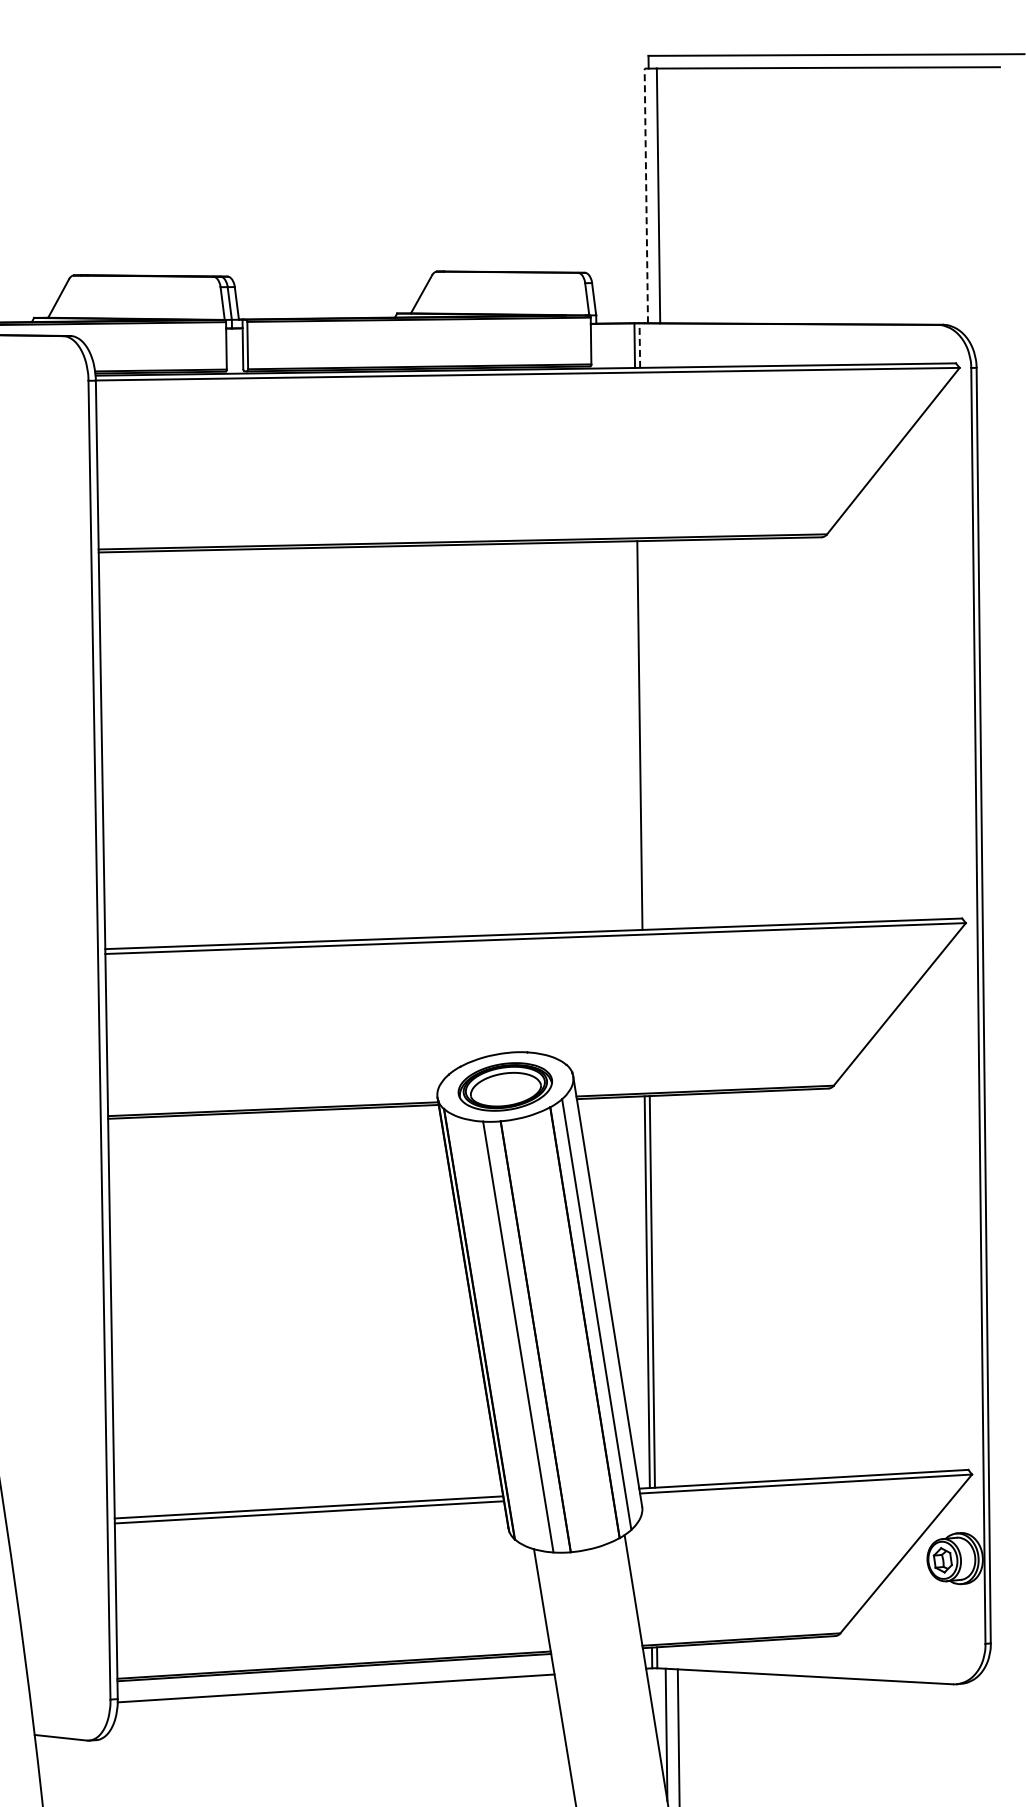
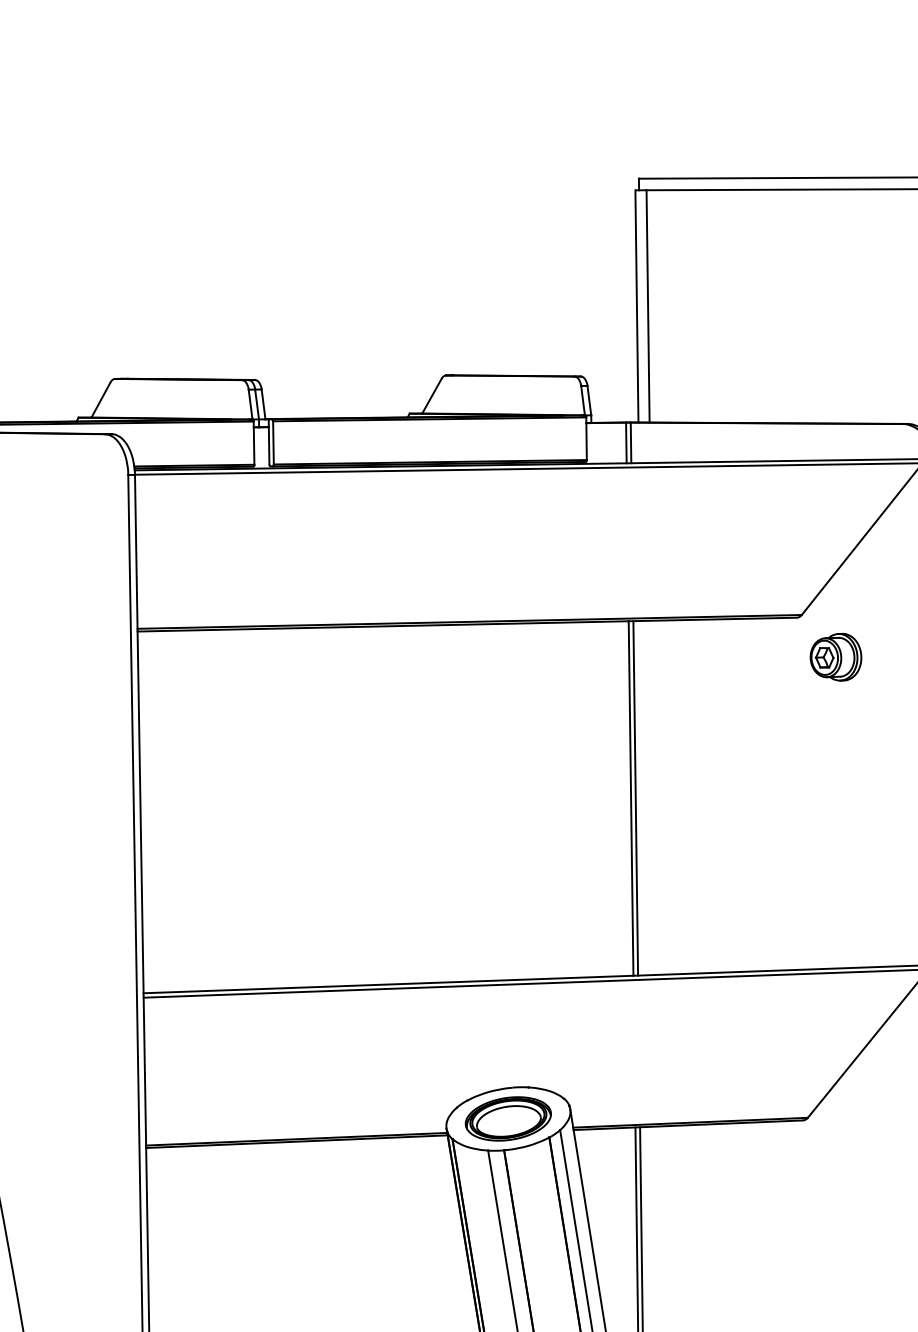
line: (646, 195) -> (637, 306), dashed -> solid
line: (639, 345) -> (630, 442), dashed -> solid
part: (864, 580) -> (835, 657), added
line: (644, 735) -> (635, 798), added

